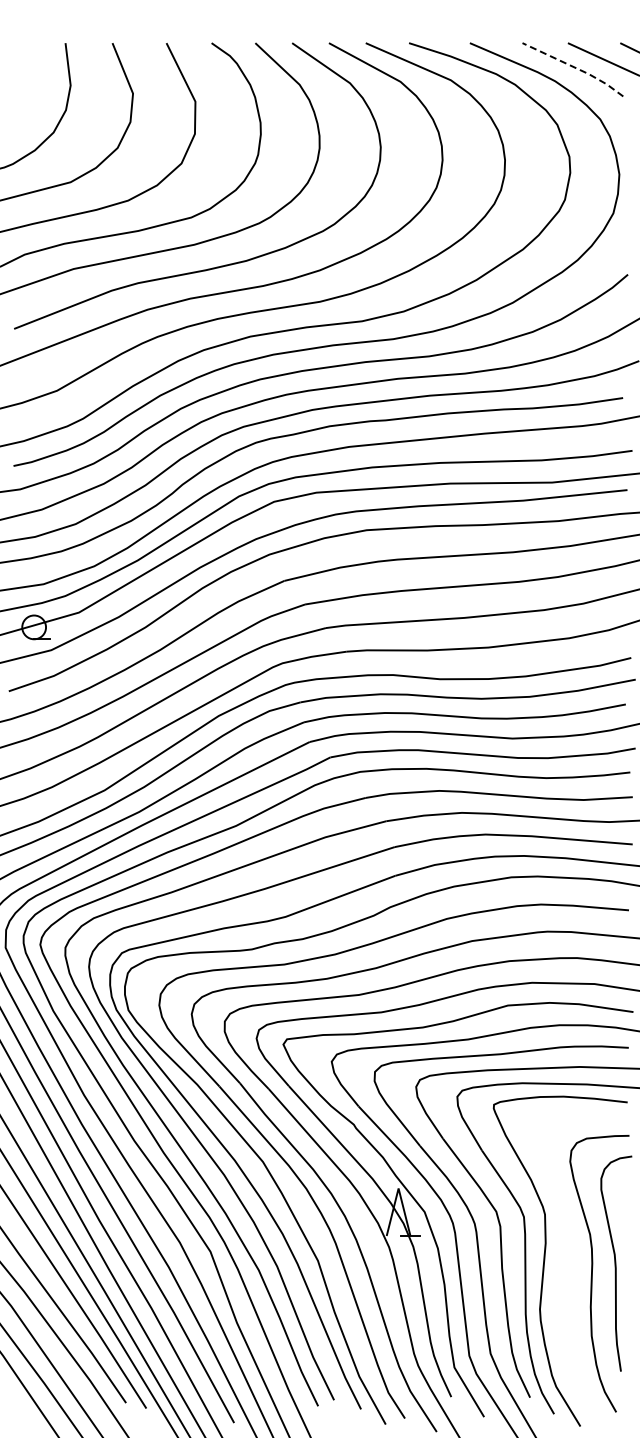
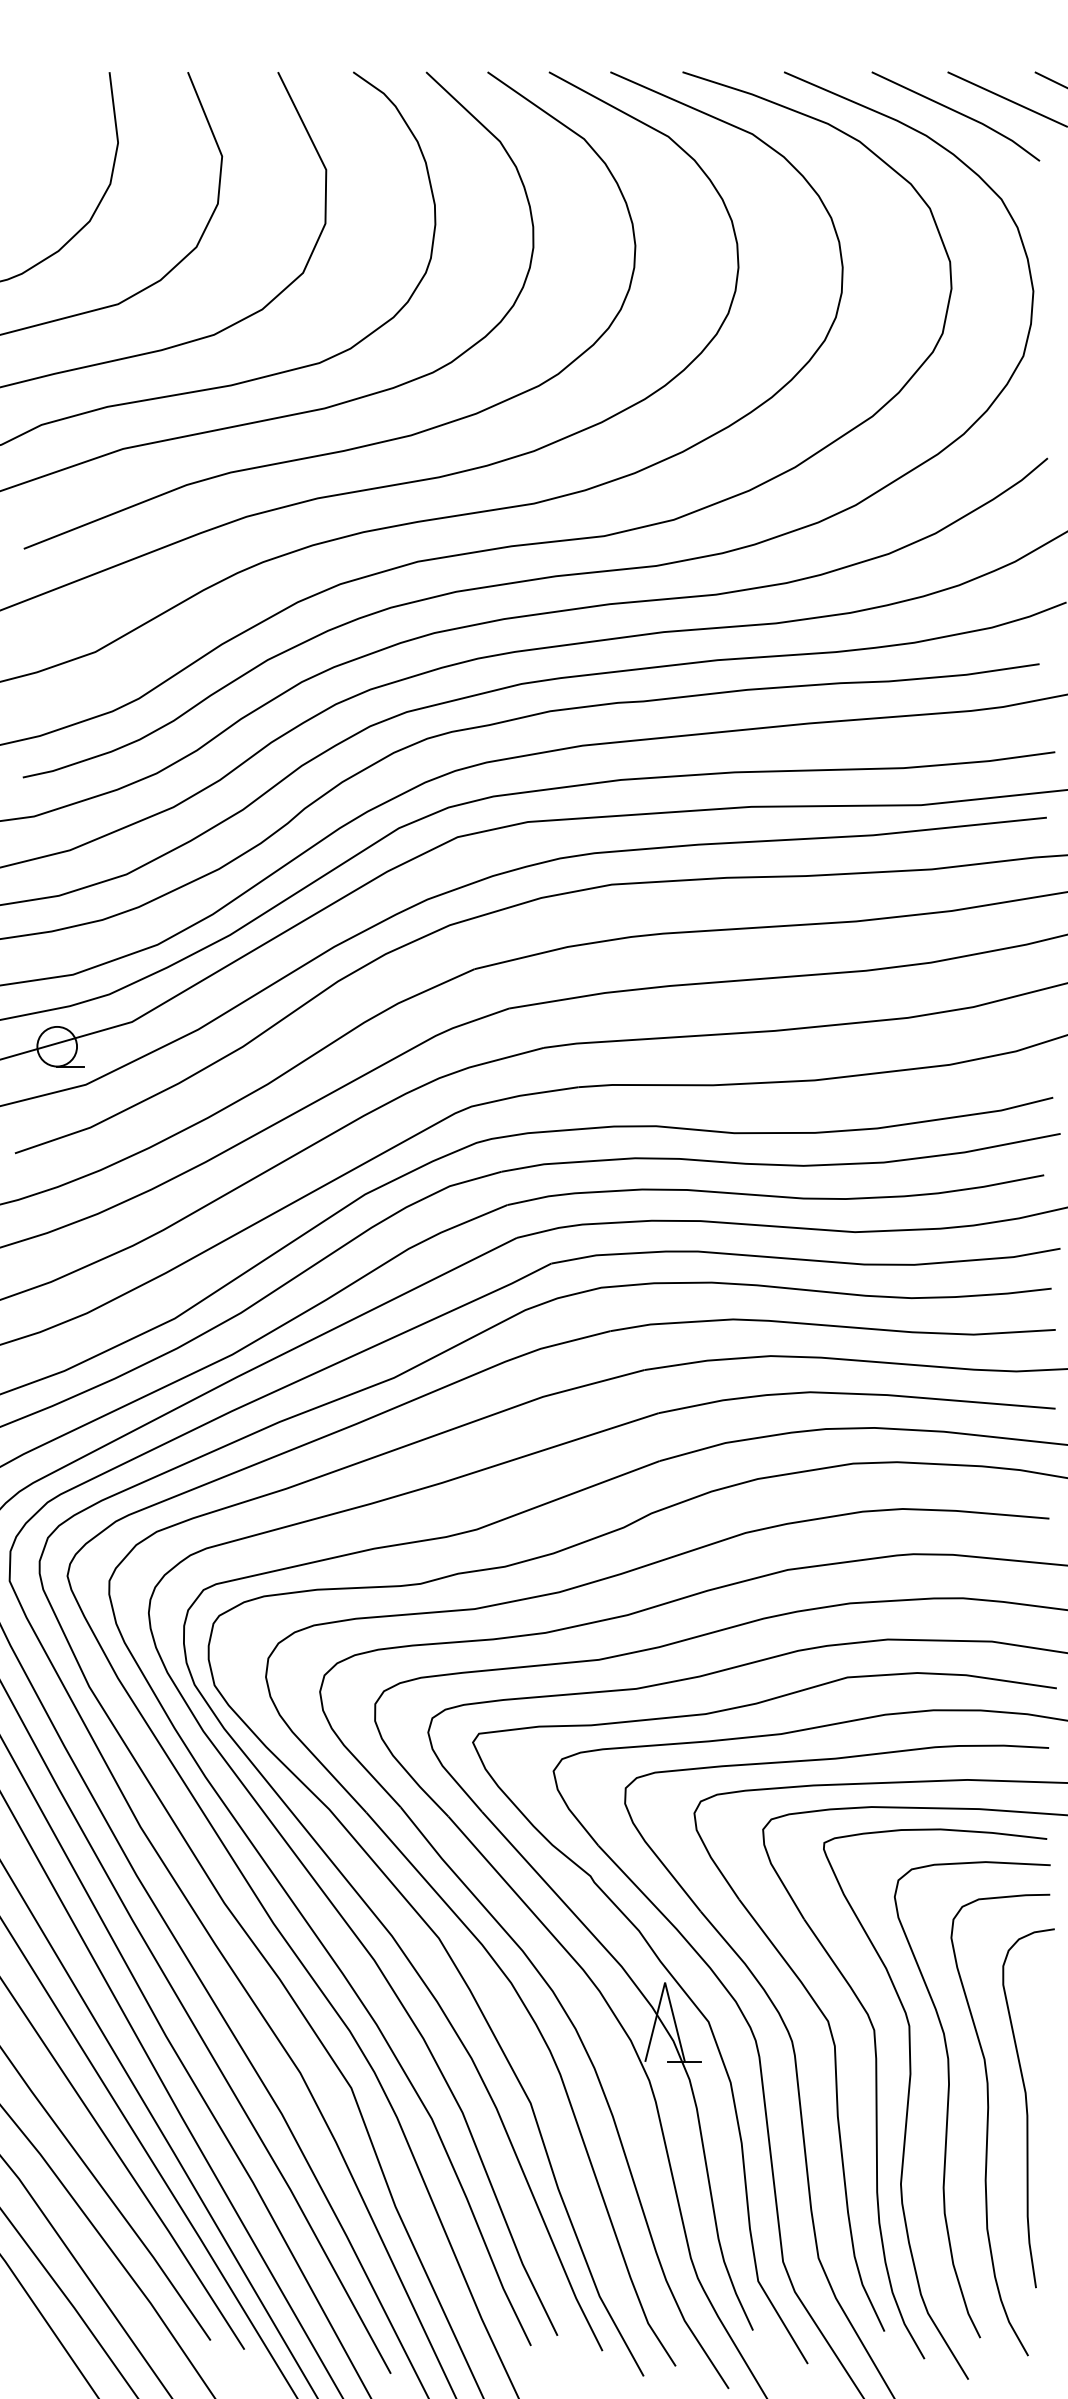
line: (575, 67) -> (960, 112), dashed -> solid
curve: (569, 1258) -> (950, 2099), added

